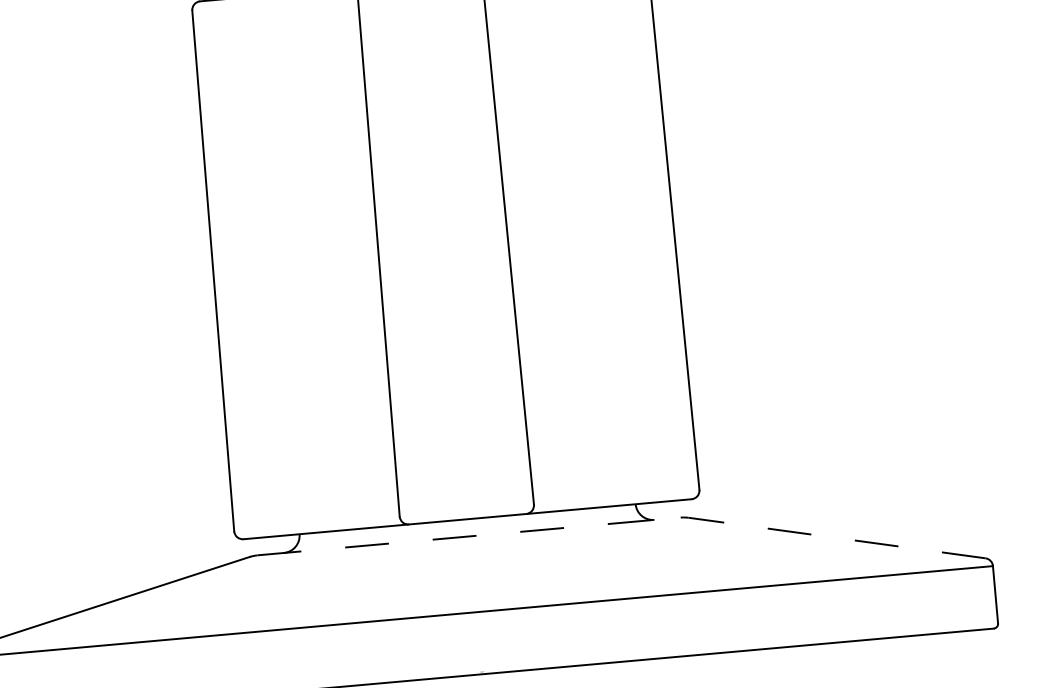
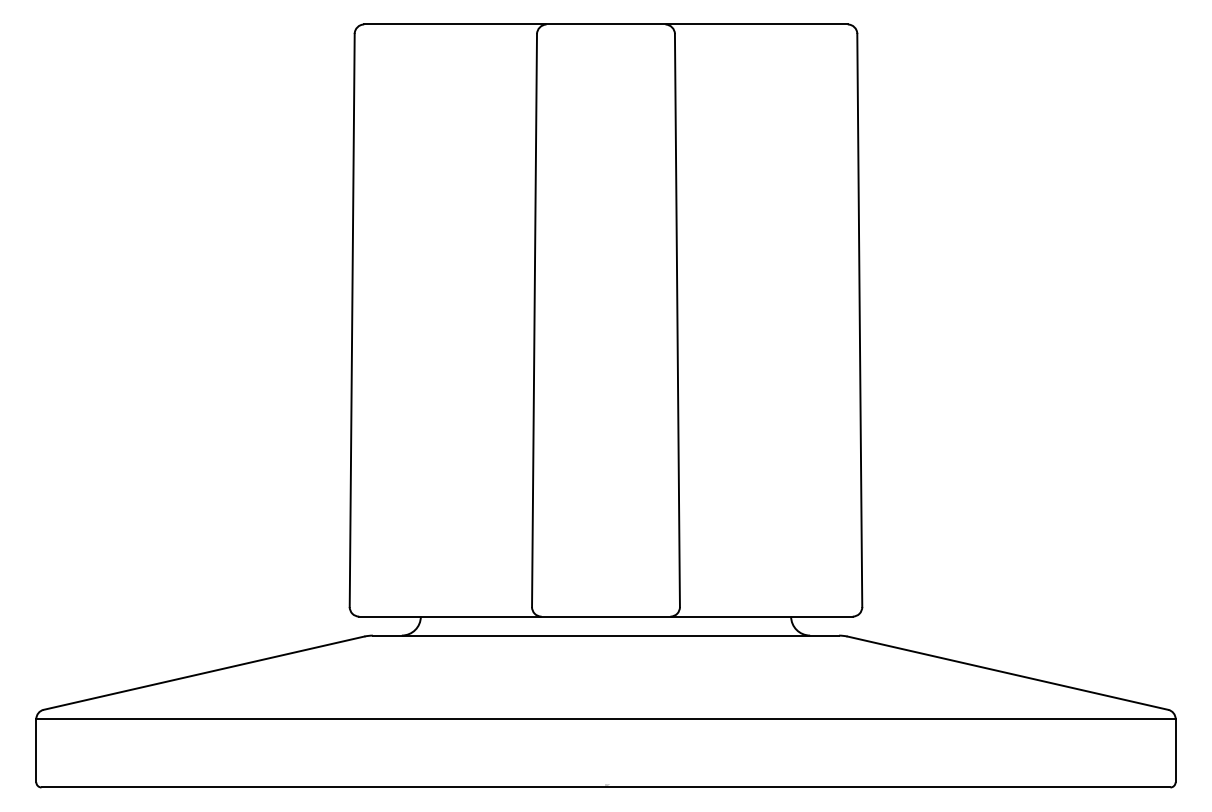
line: (469, 536) -> (606, 635), dashed -> solid
line: (836, 538) -> (1007, 673), dashed -> solid

